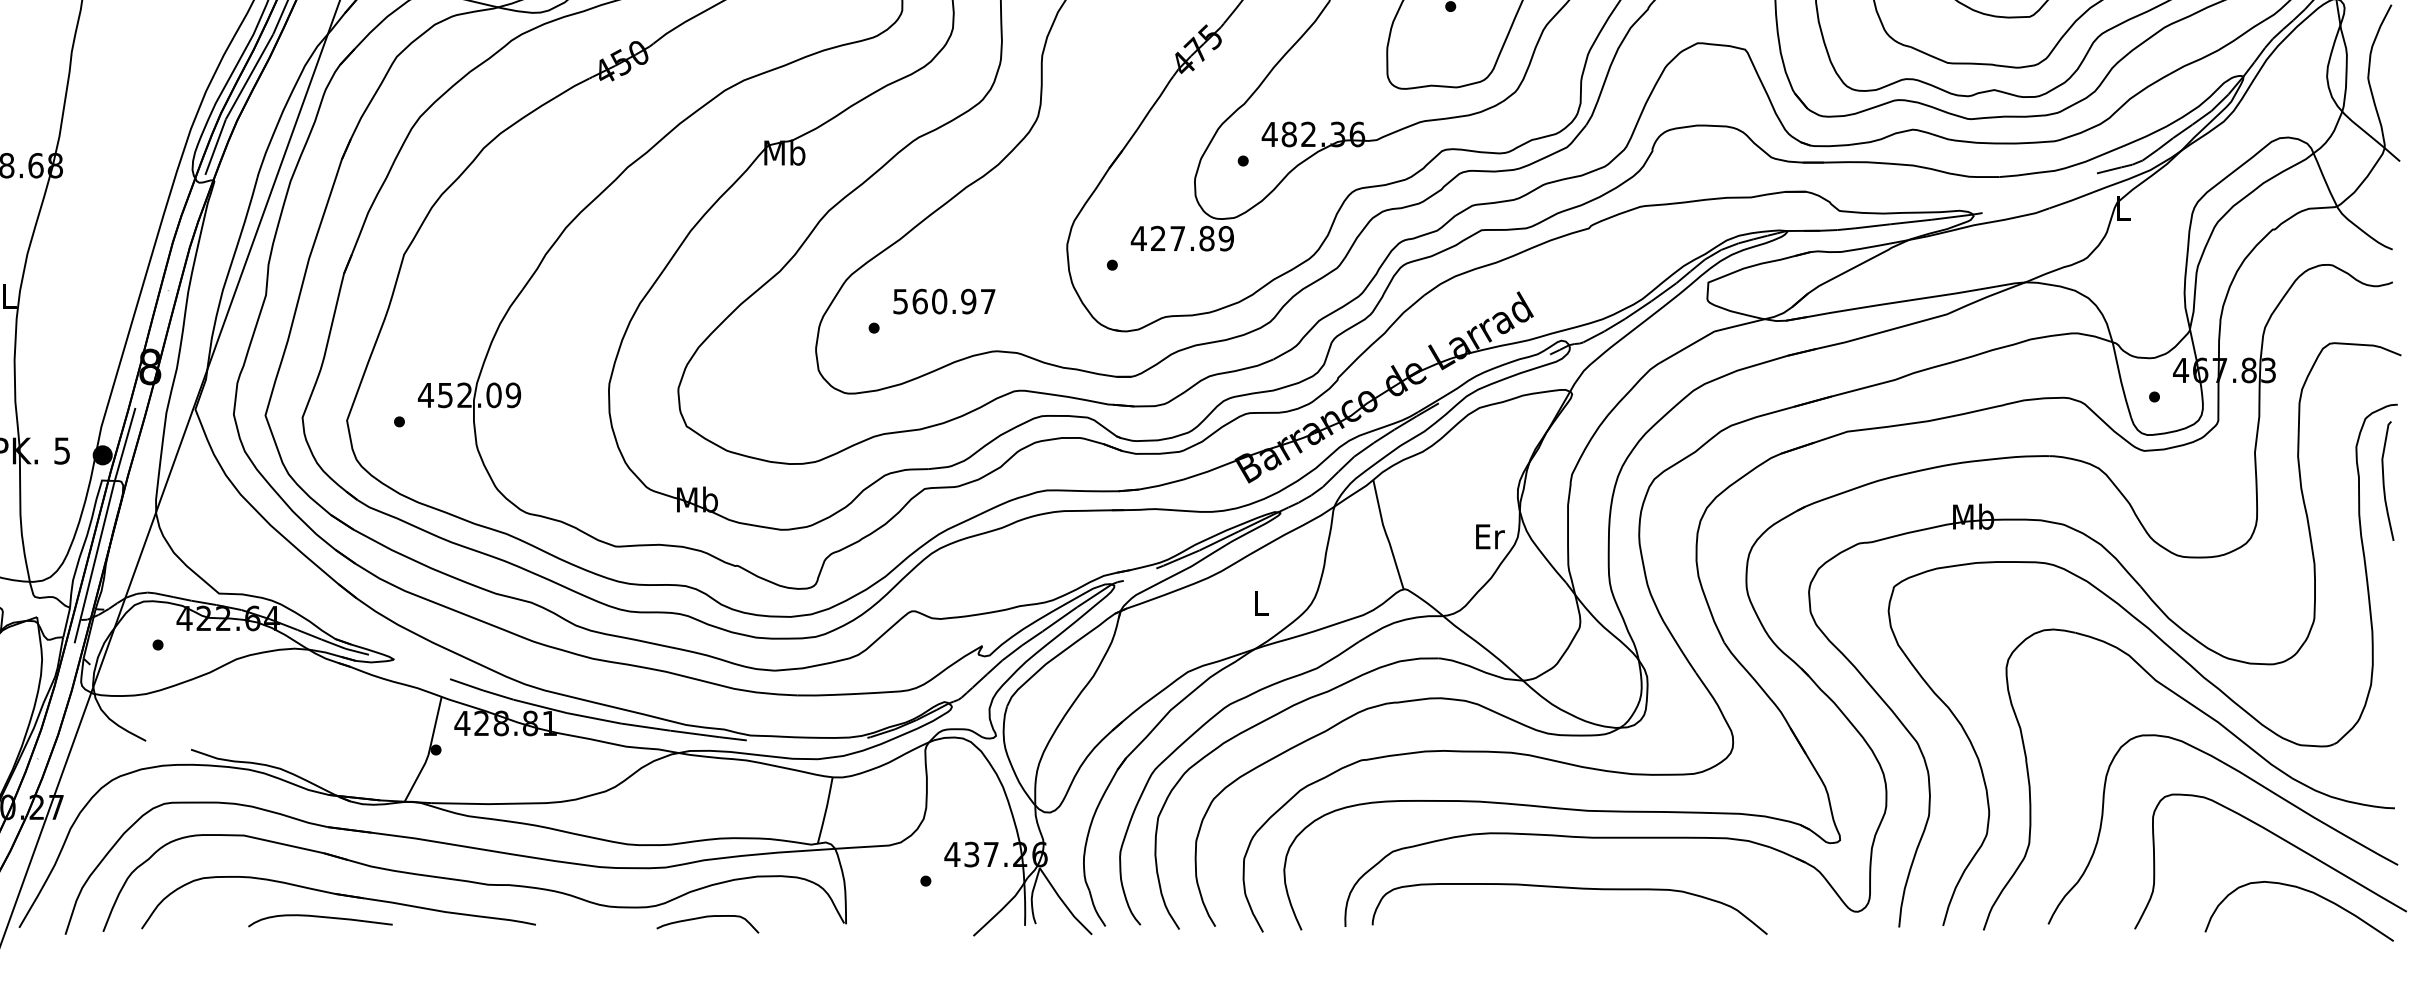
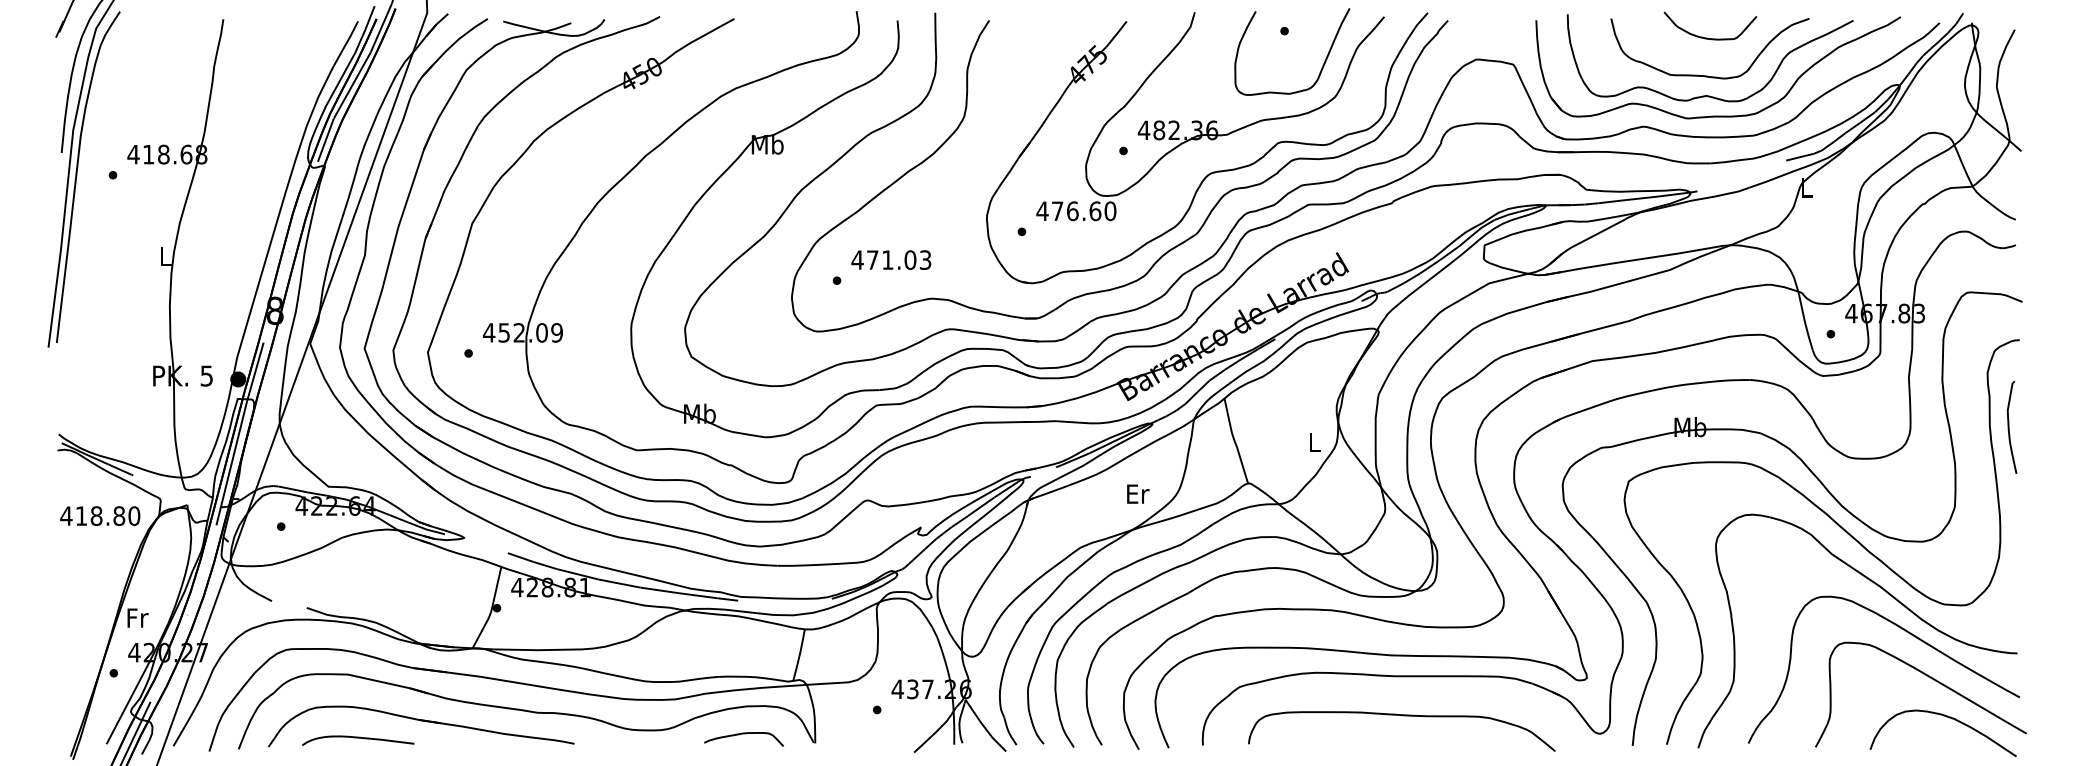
text: (1192, 238) -> (1084, 211), 427.89 -> 476.60
text: (944, 302) -> (891, 260), 560.97 -> 471.03
curve: (2384, 479) -> (2009, 426), moved
text: (1490, 536) -> (1315, 442), Er -> L
text: (1262, 602) -> (1138, 493), L -> Er
curve: (1570, 889) -> (1402, 716), moved
curve: (320, 917) -> (358, 738), moved
curve: (707, 917) -> (743, 734), moved

